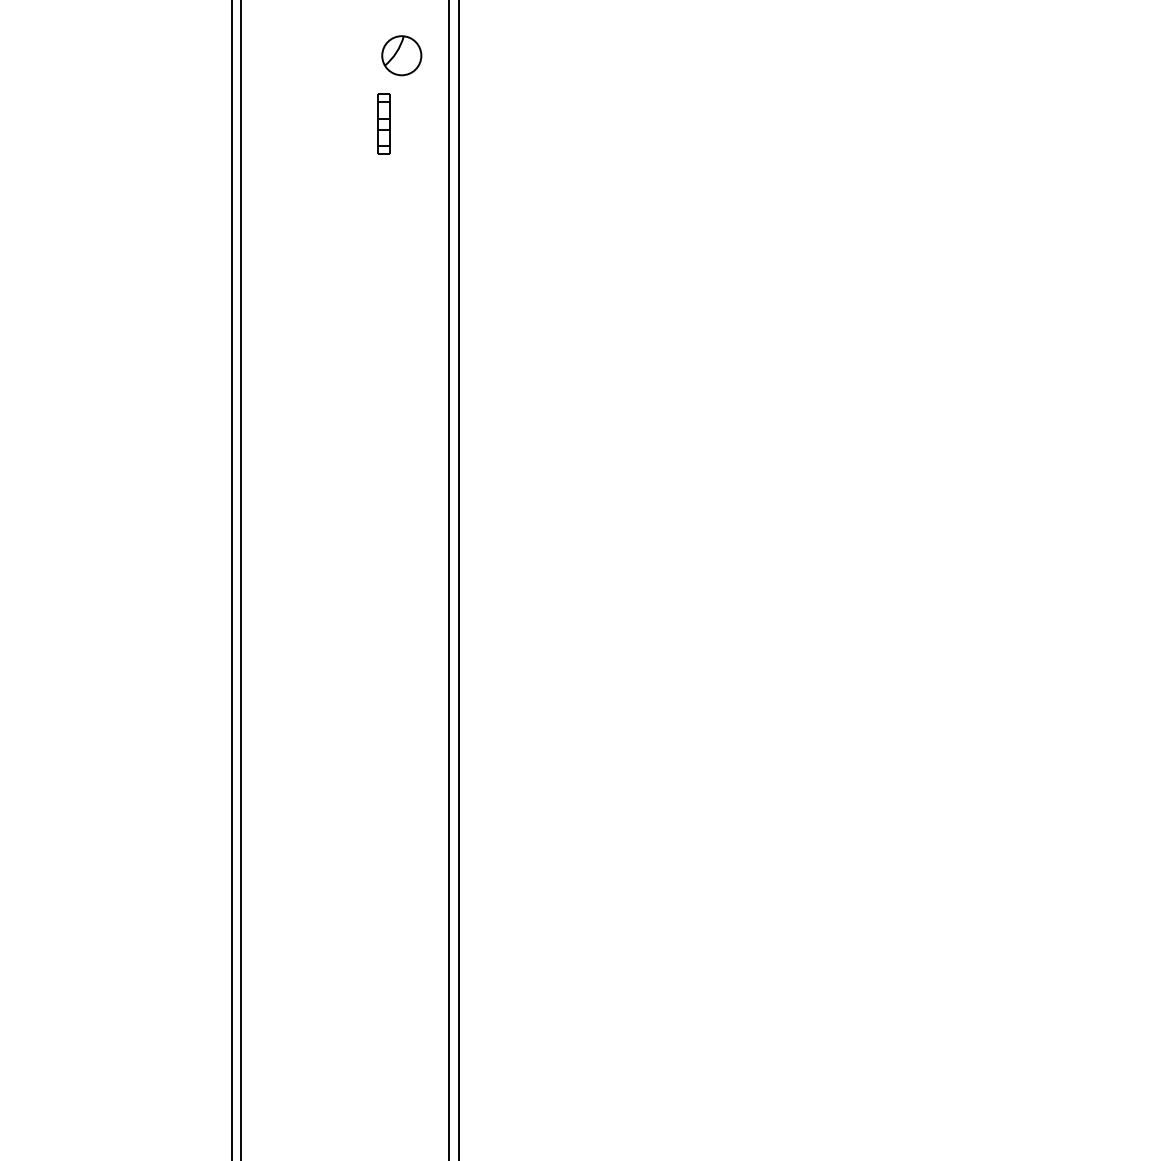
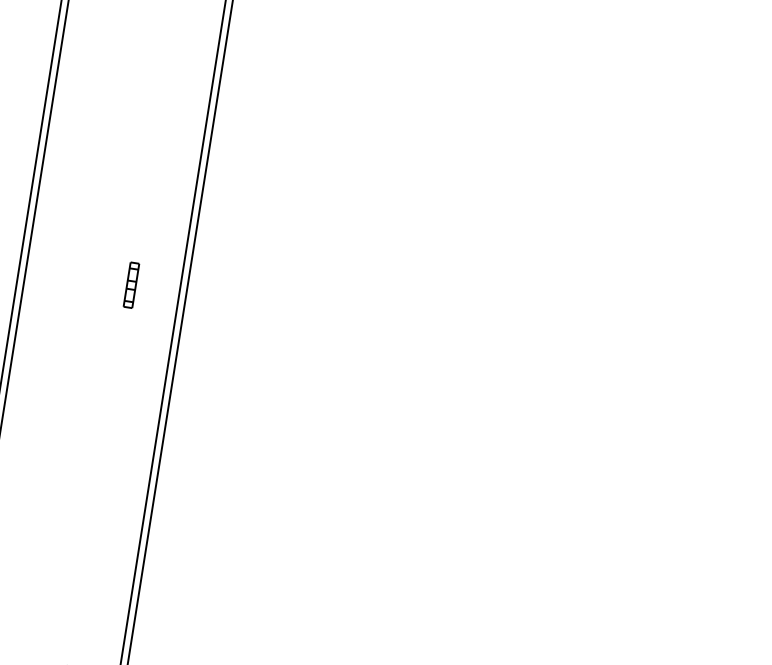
part: (383, 671) -> (131, 284), added

